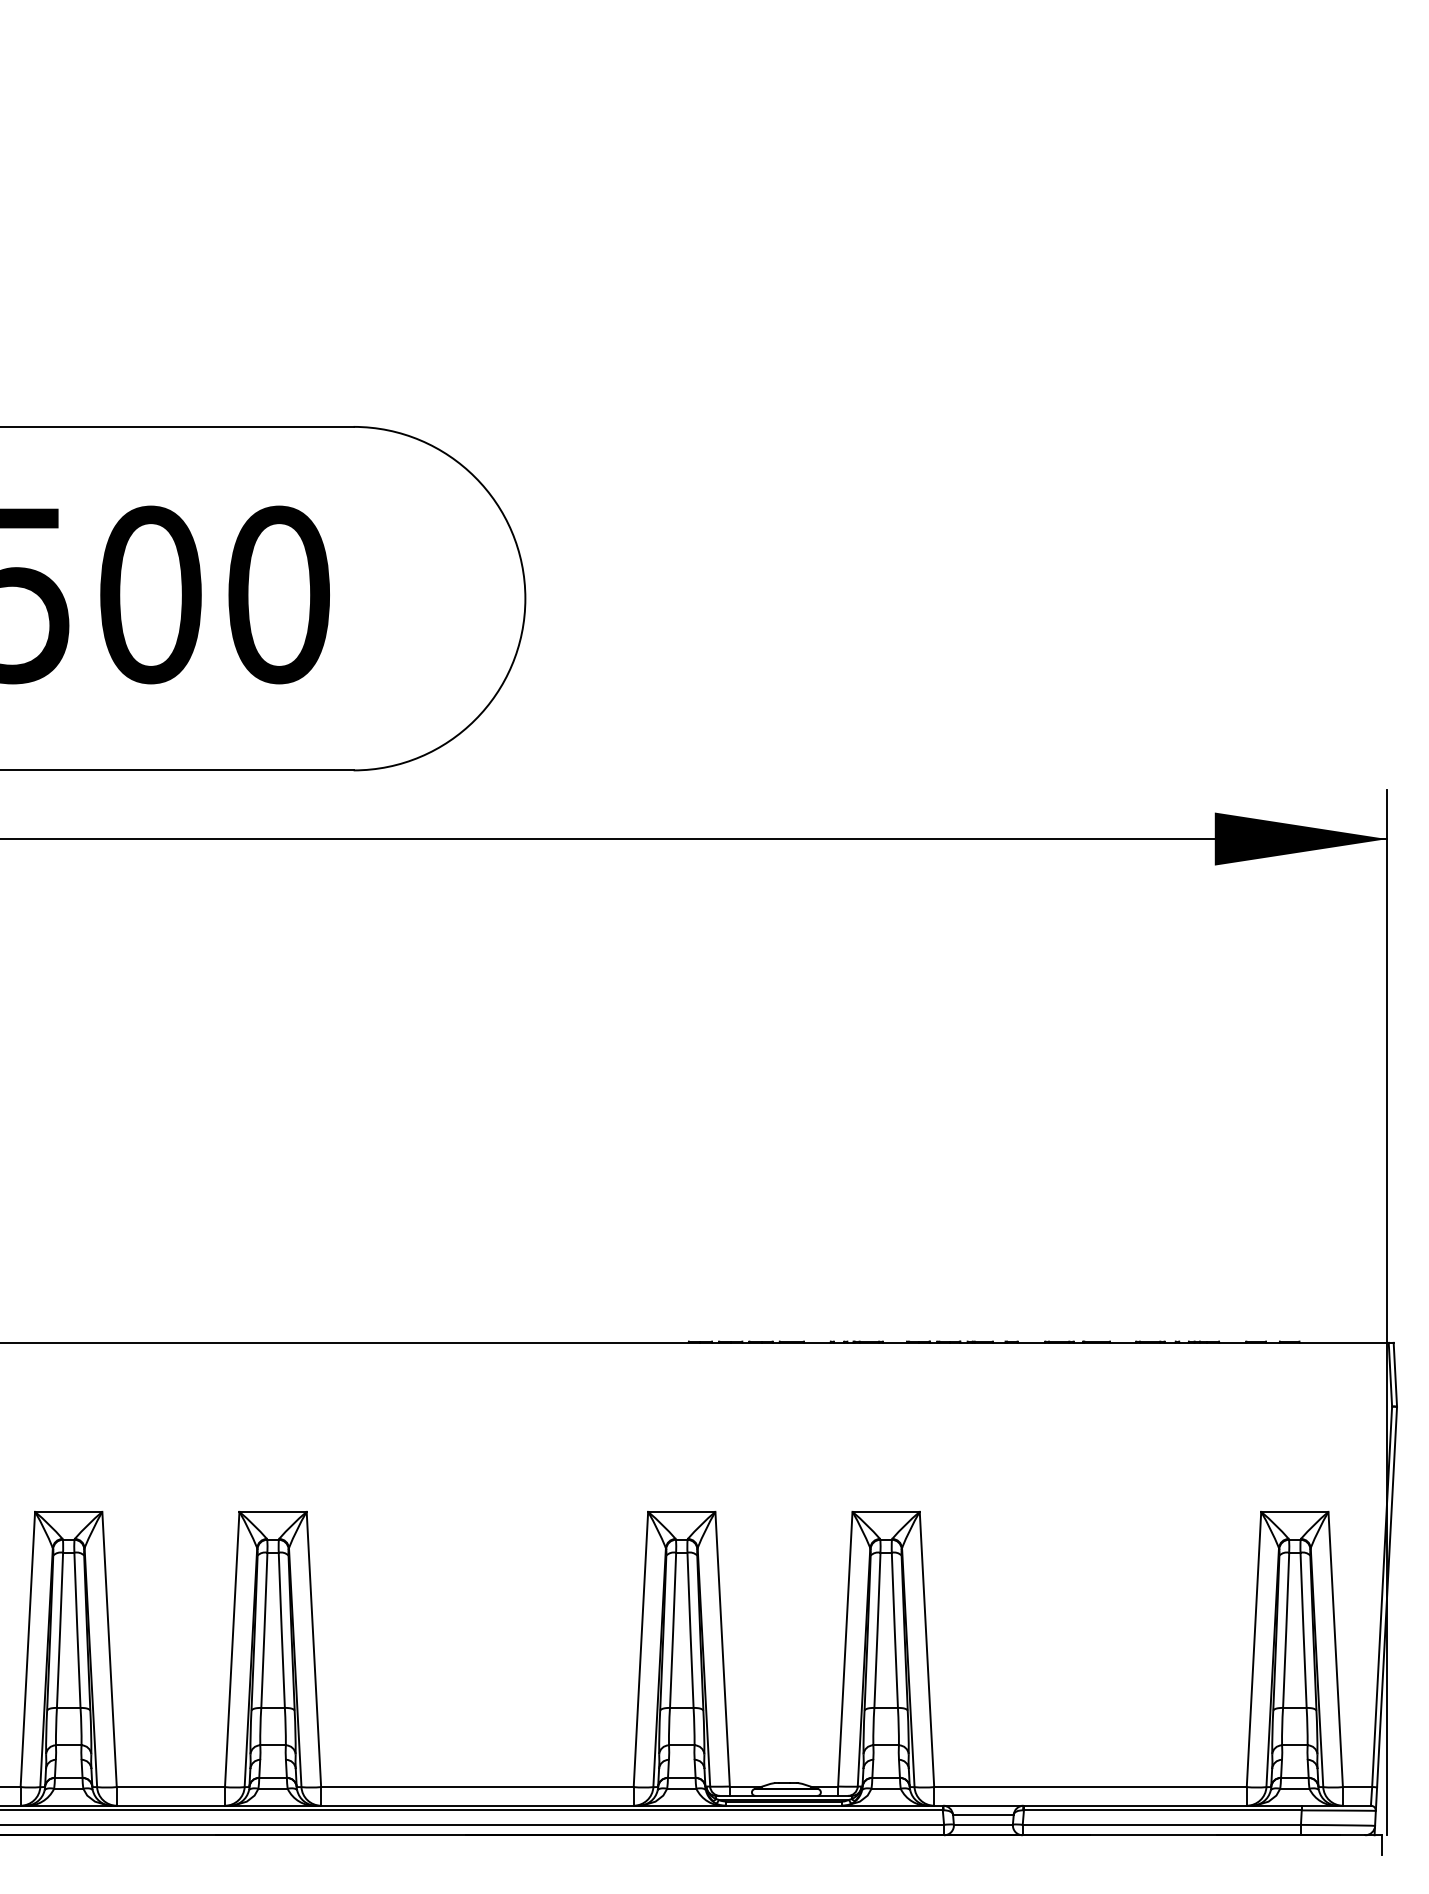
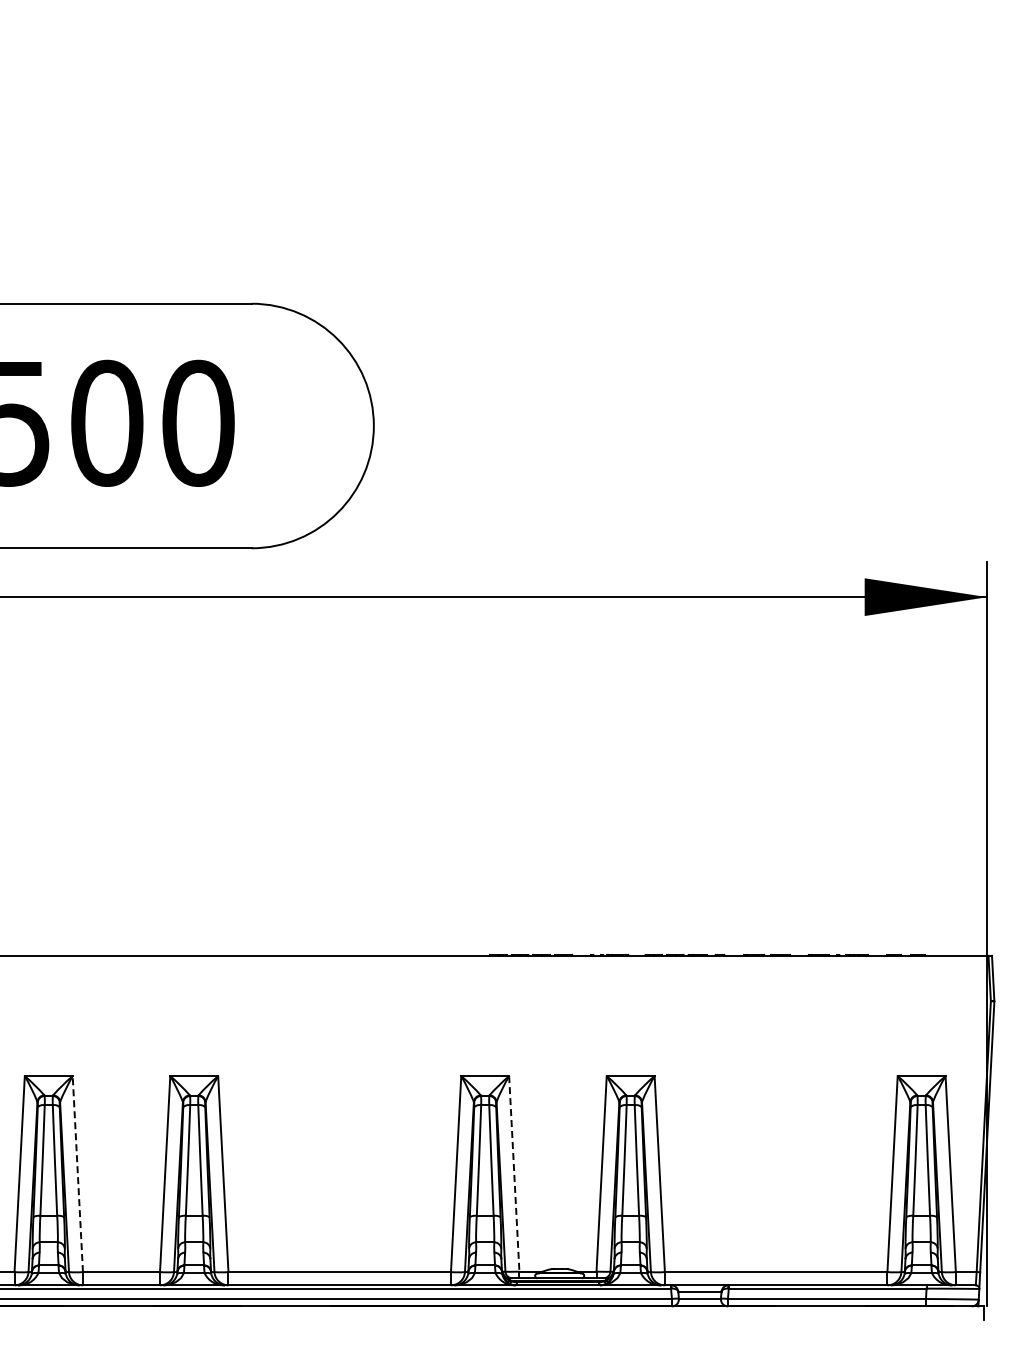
line: (109, 1648) -> (77, 1173), solid -> dashed
line: (722, 1648) -> (514, 1173), solid -> dashed

